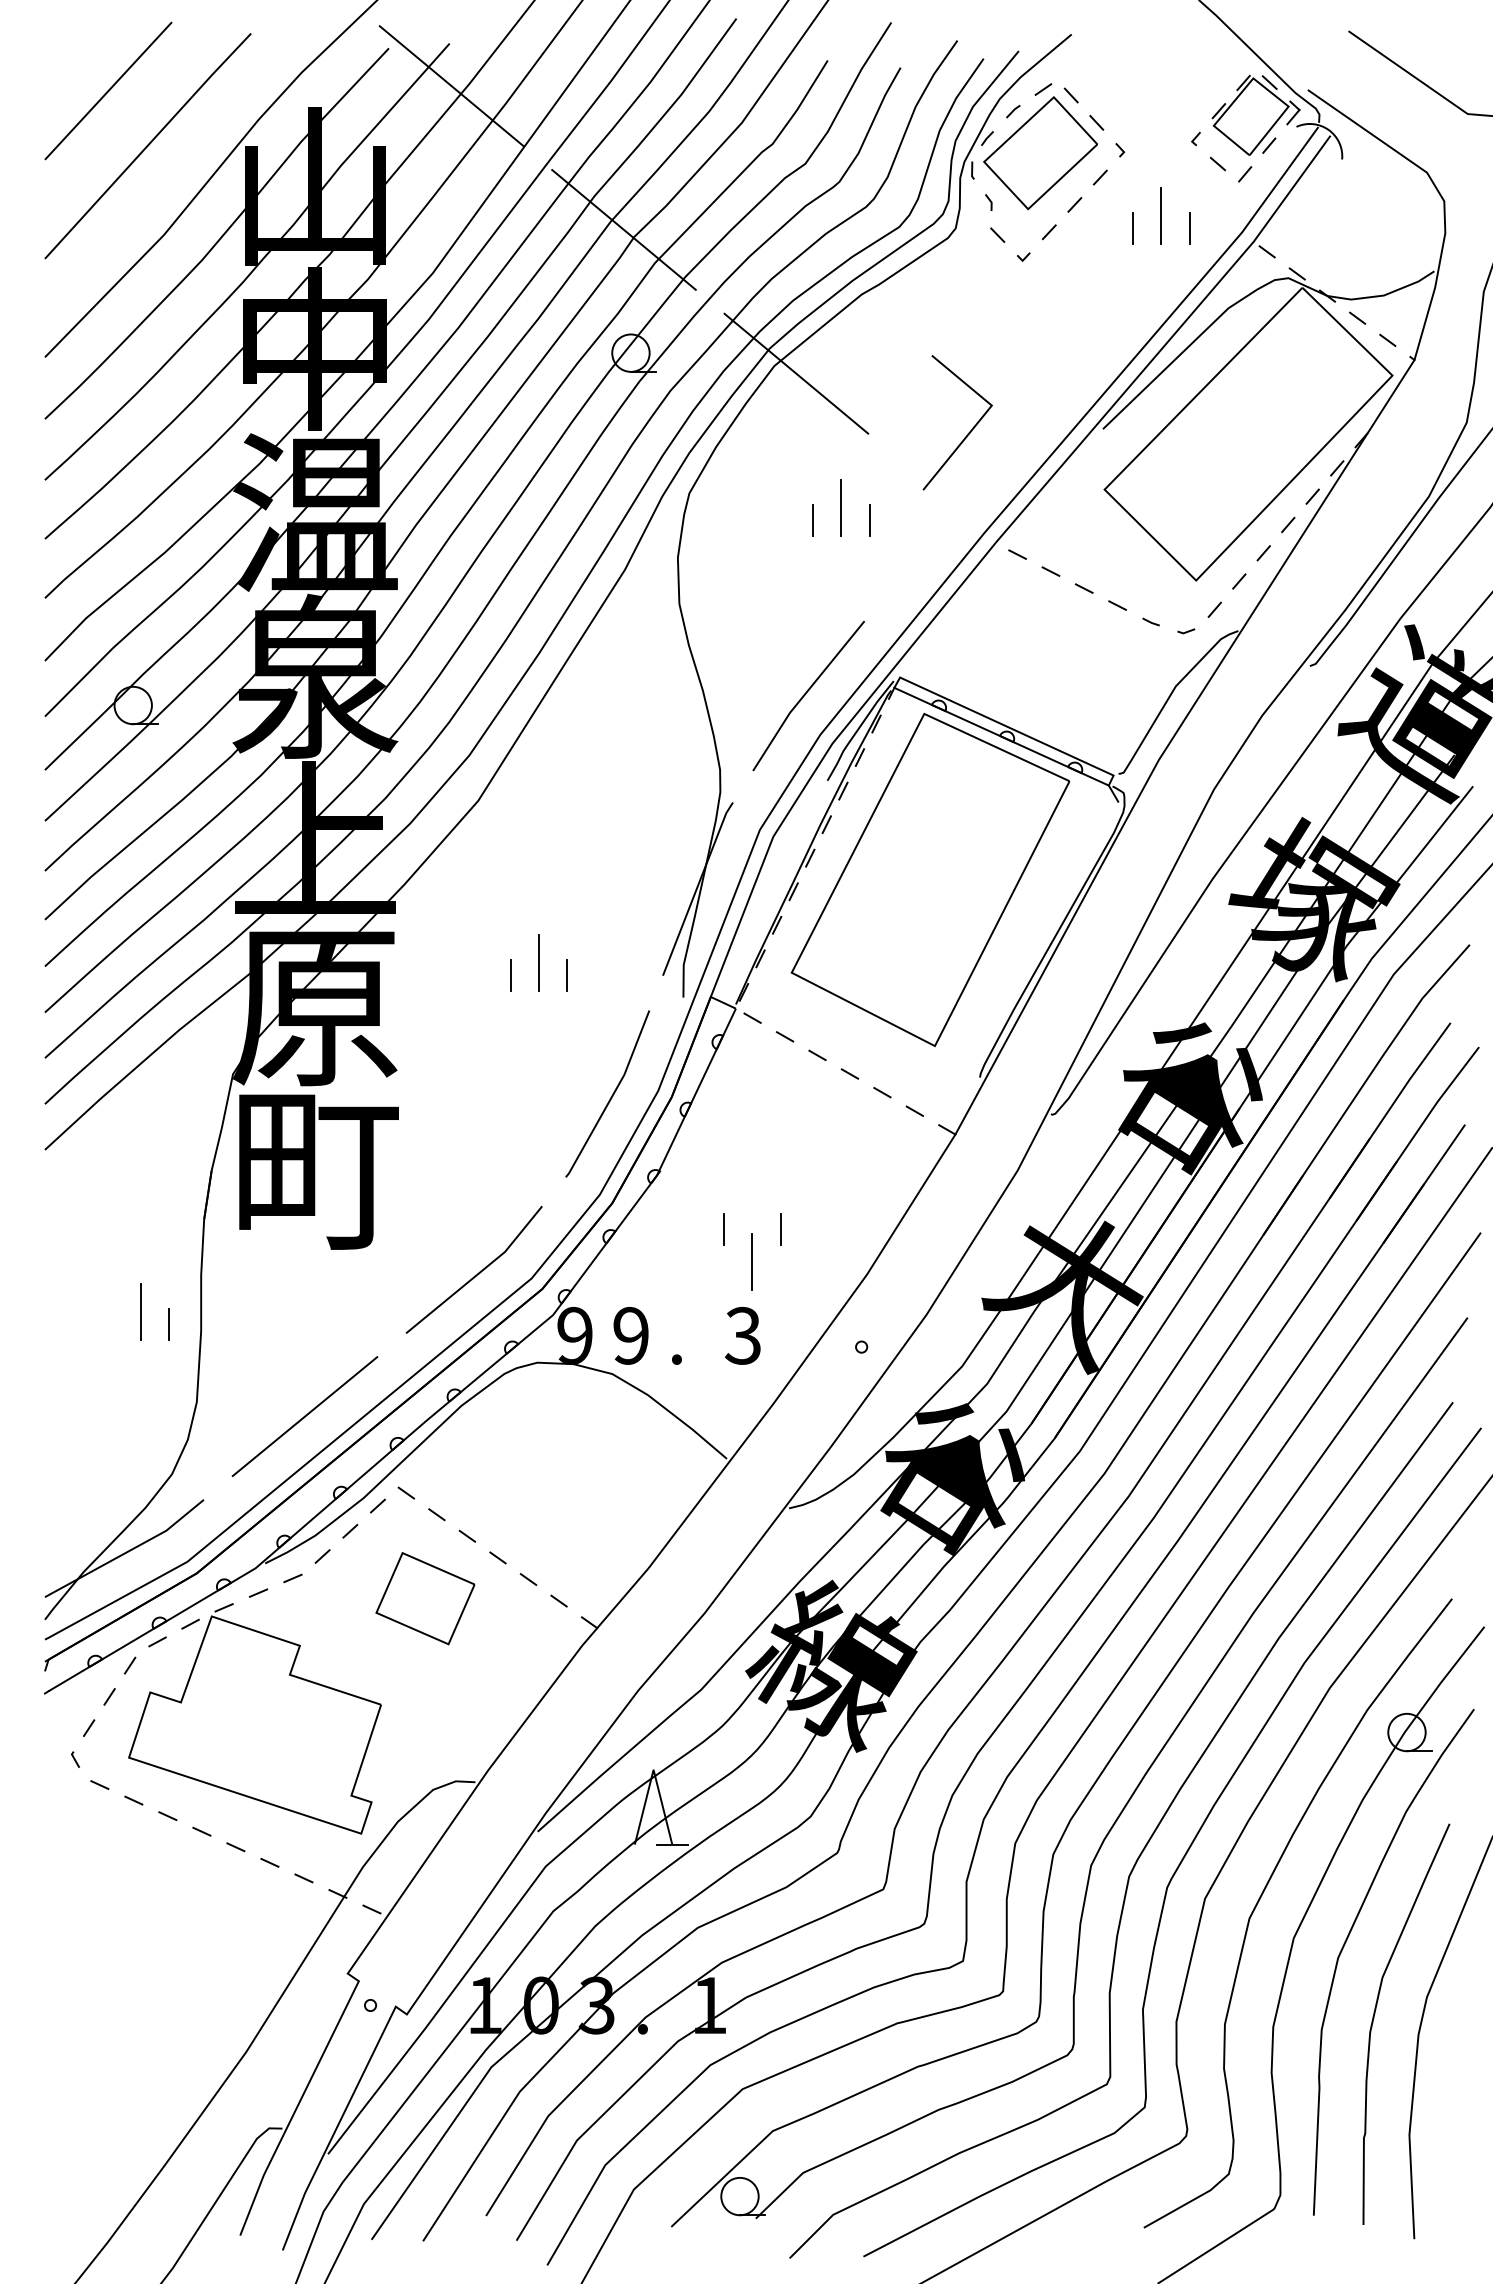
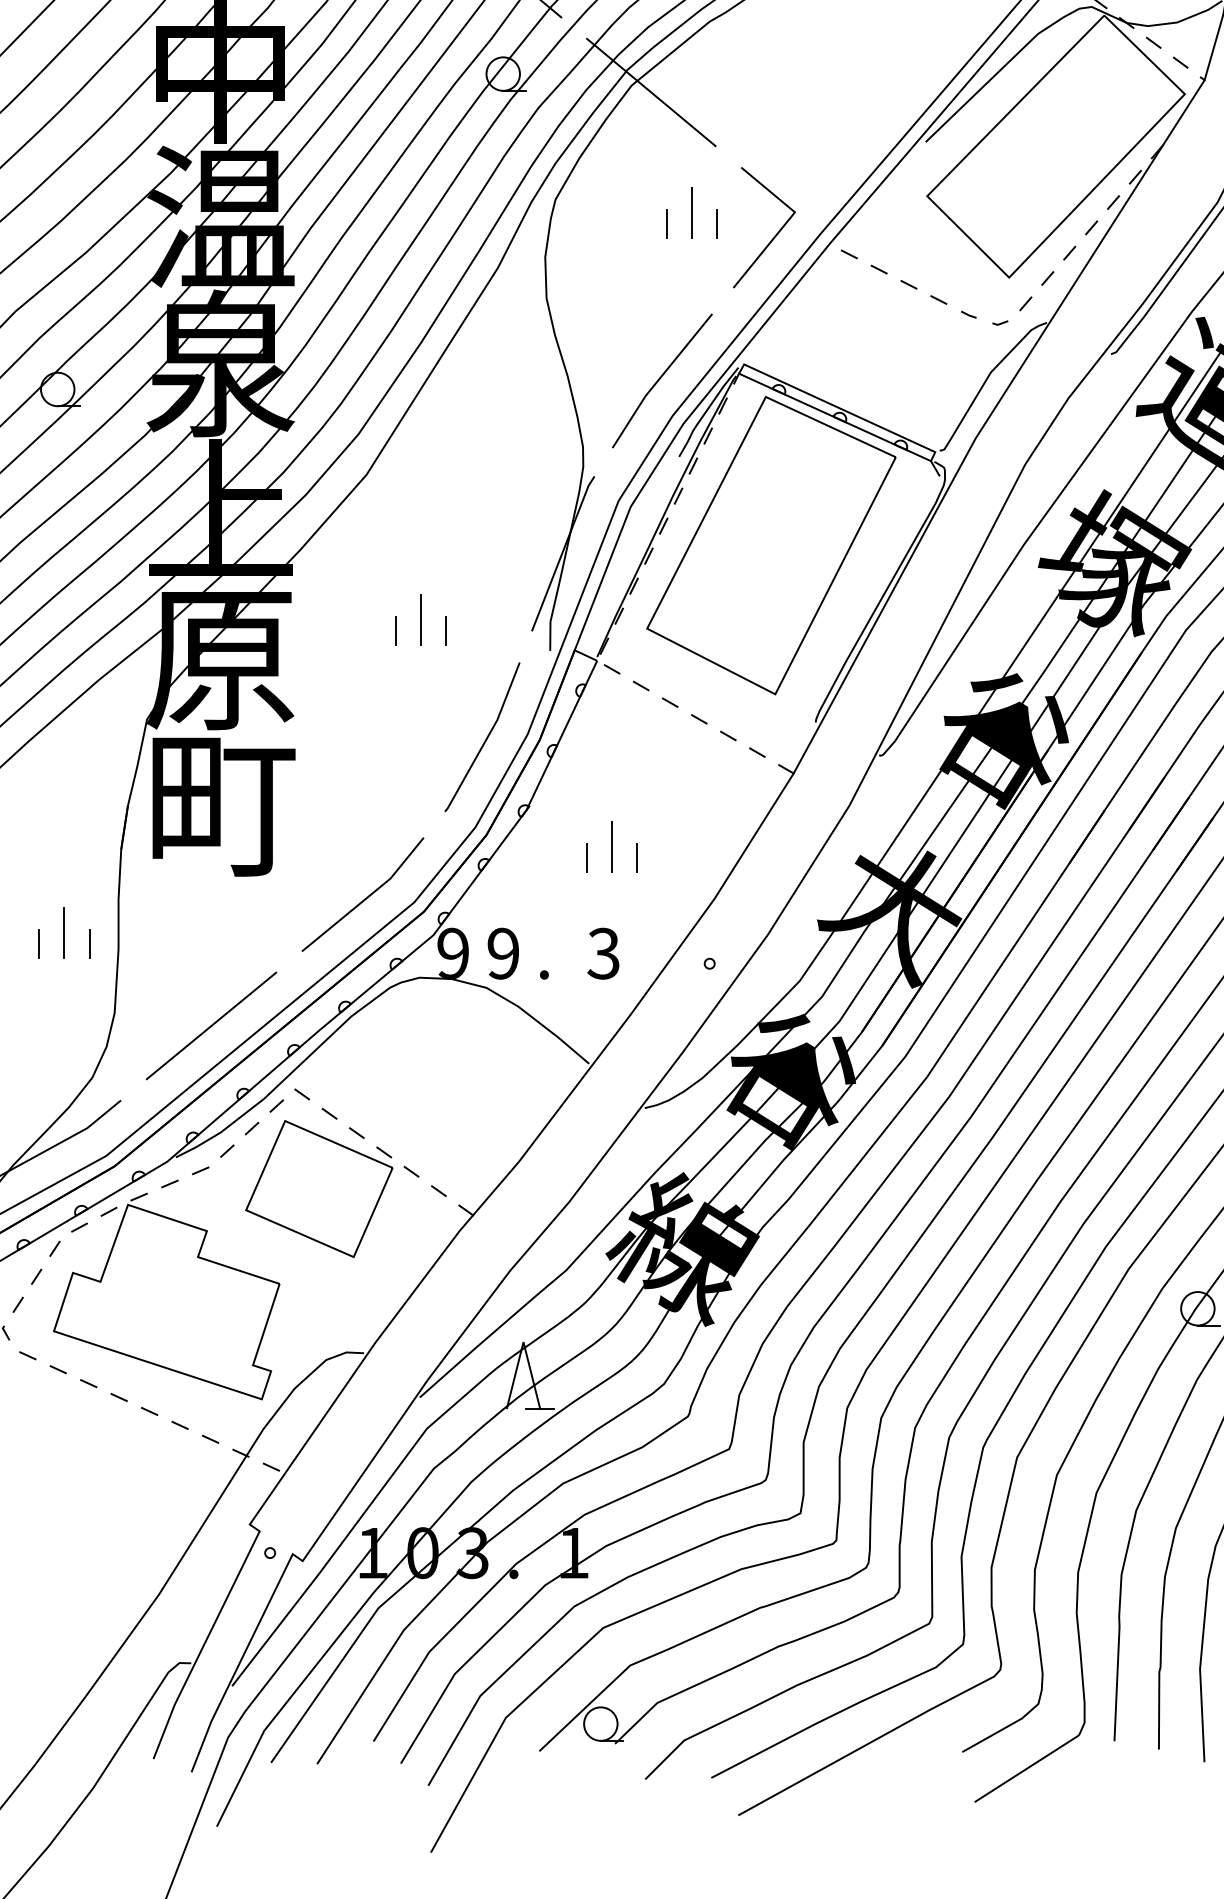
line: (968, 432) -> (774, 236), moved
line: (751, 1261) -> (611, 846), moved
line: (112, 1324) -> (39, 943), added
part: (425, 1598) -> (319, 1188), size x1.67

